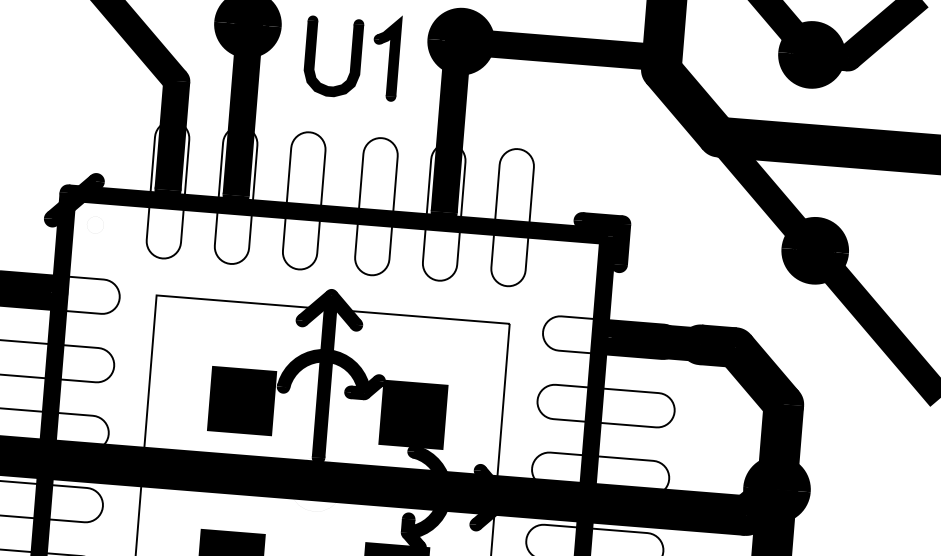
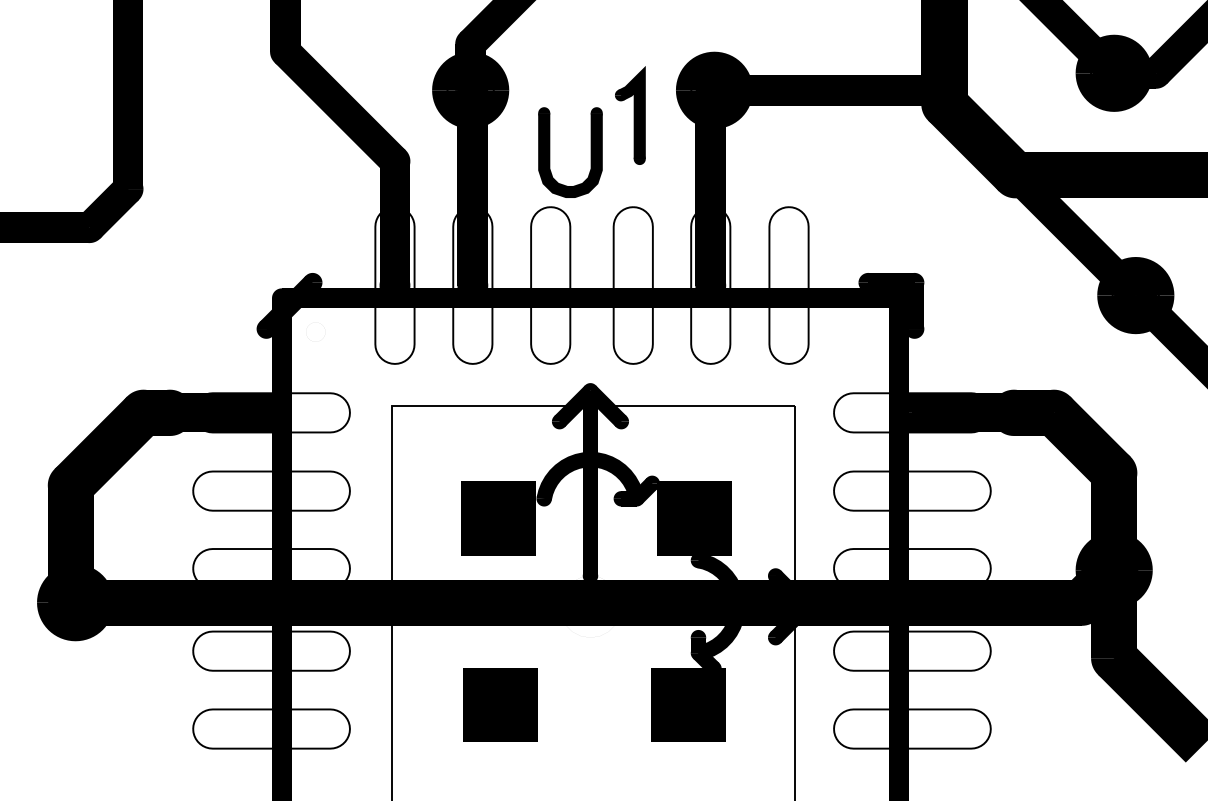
part: (315, 55) -> (550, 152), moved

